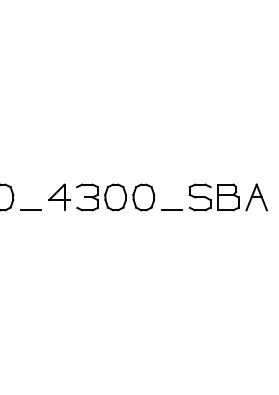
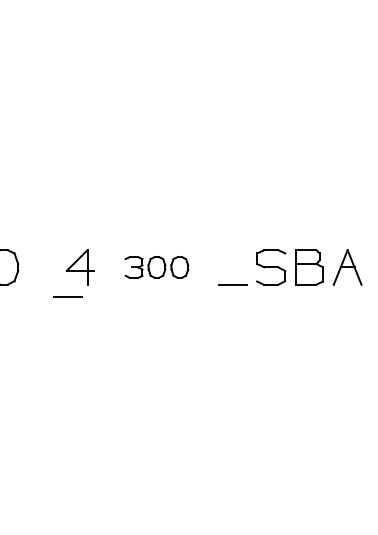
part: (115, 197) -> (156, 267), size x0.6
line: (30, 209) -> (67, 295), moved

